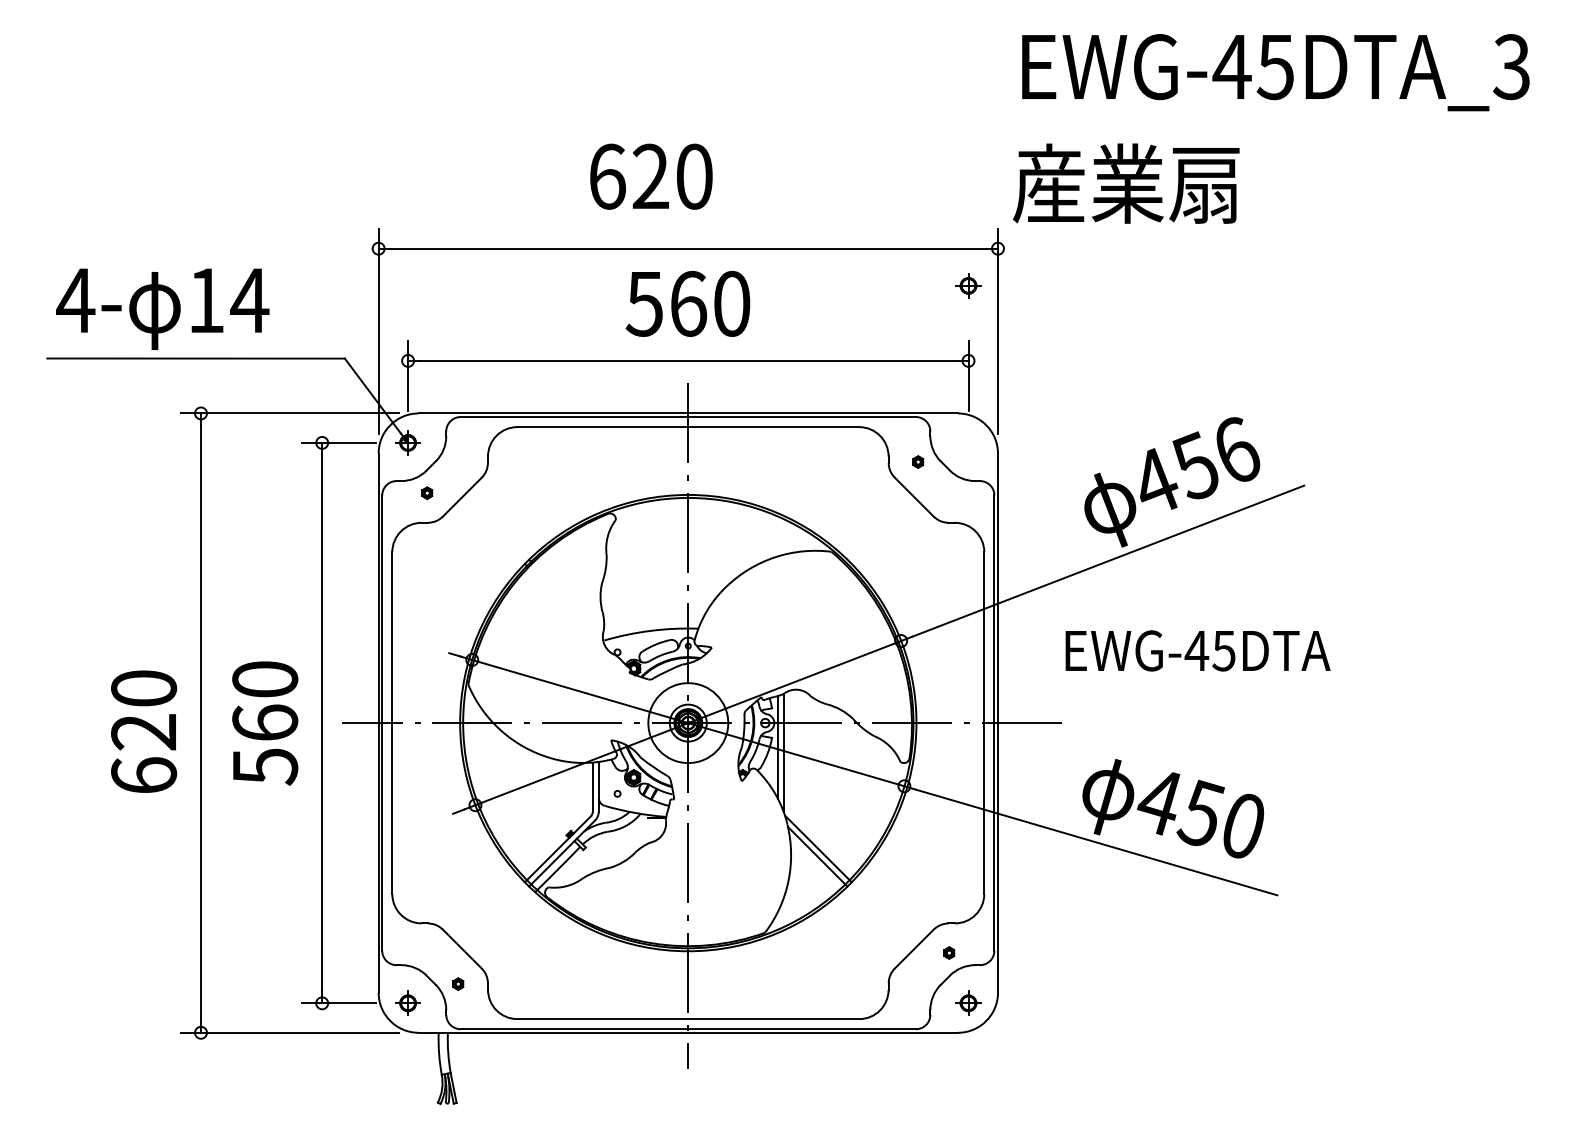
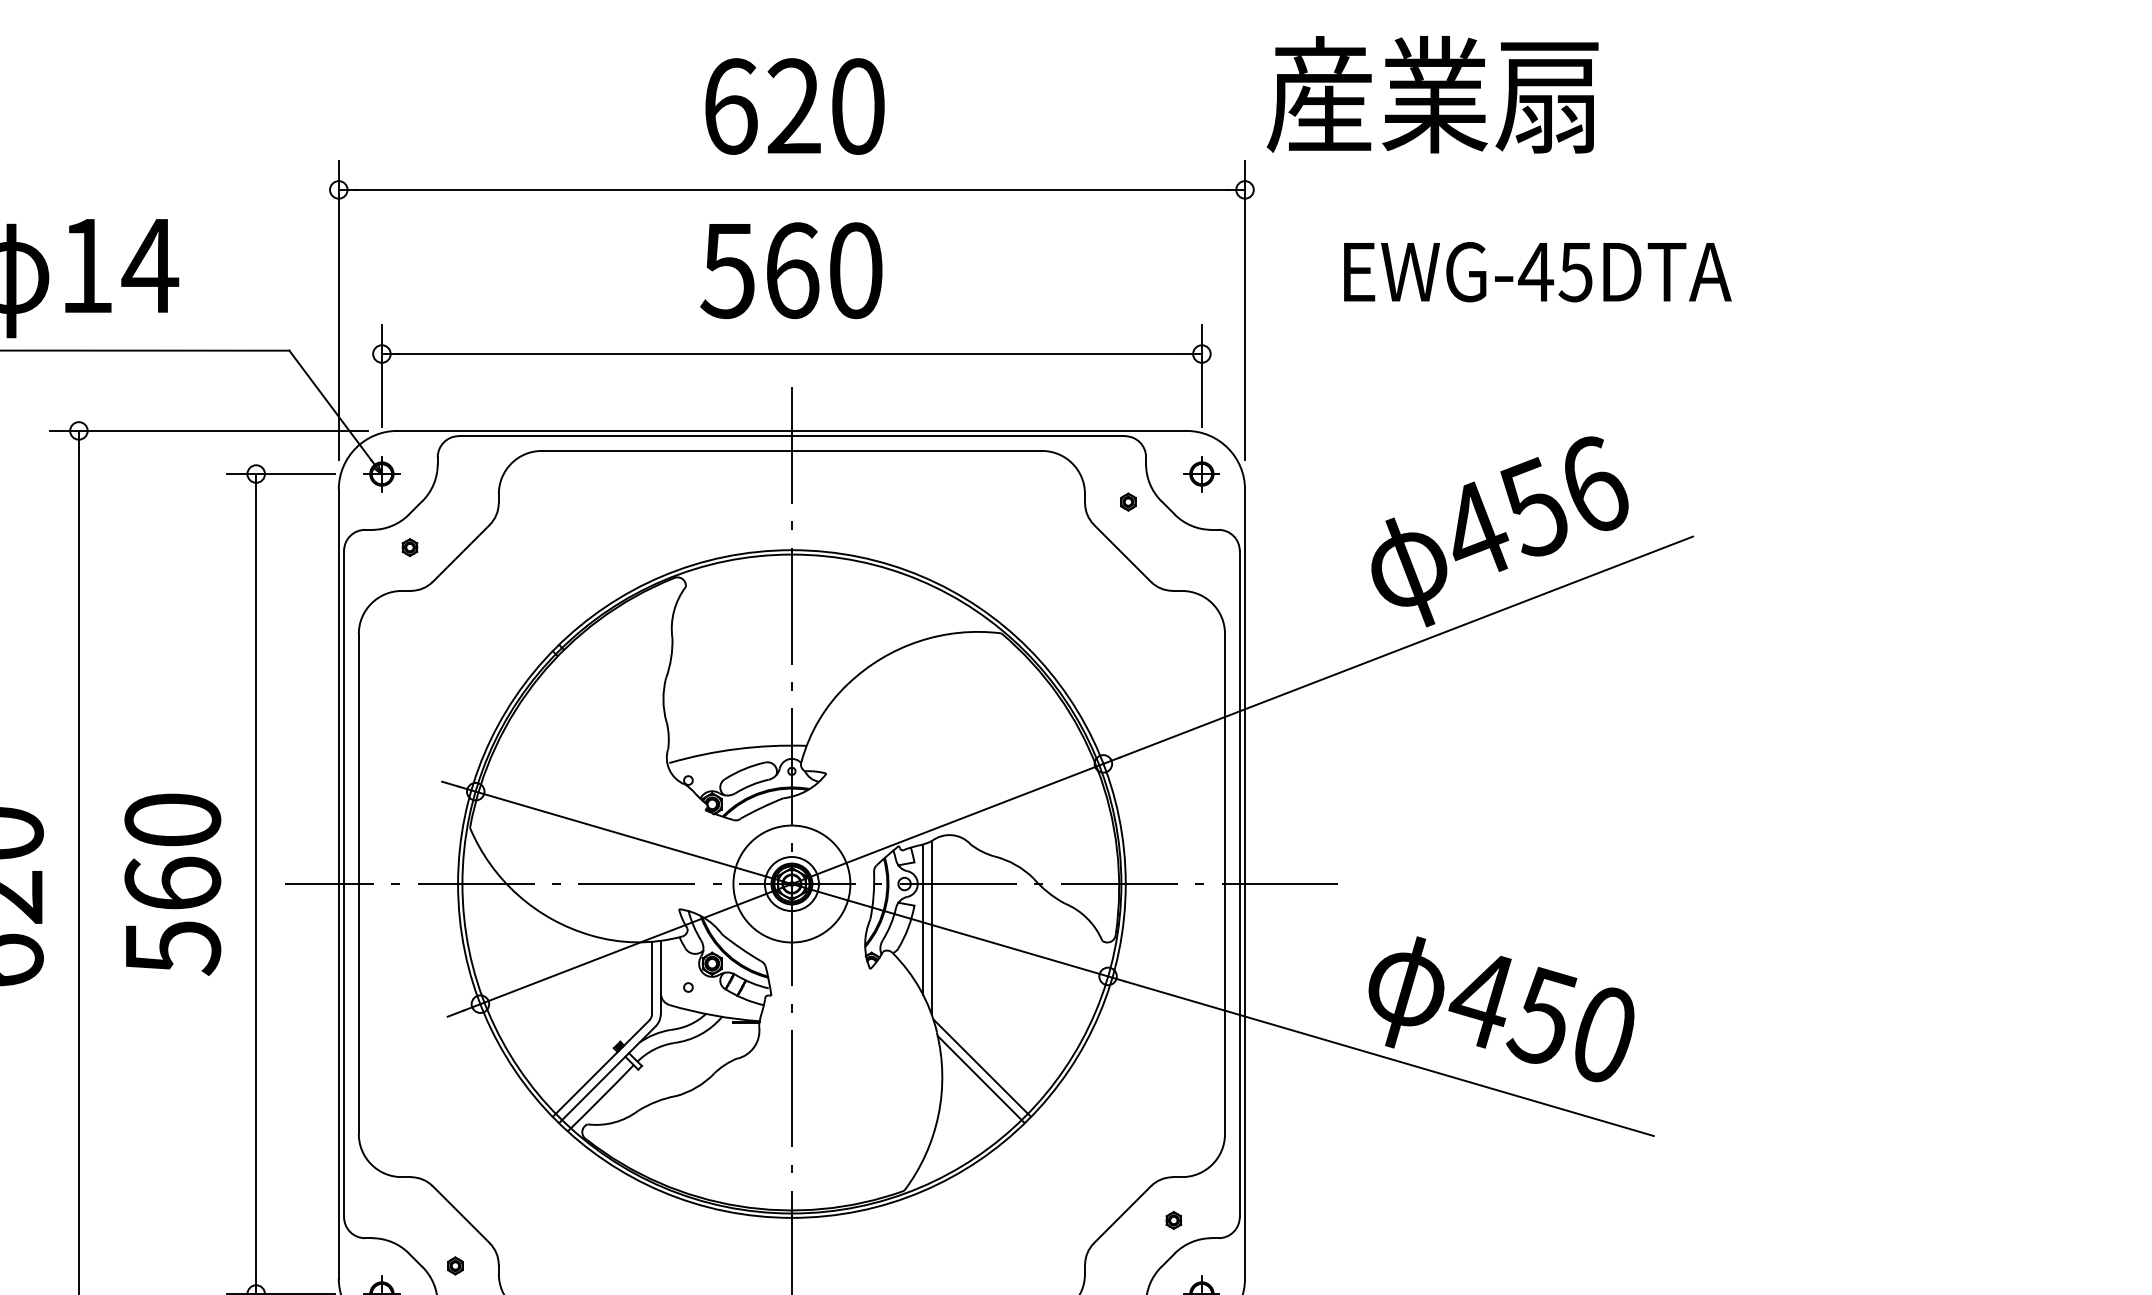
text: (651, 176) -> (795, 106), moved
part: (968, 285) -> (1201, 473), moved
text: (1197, 650) -> (1536, 271), moved

